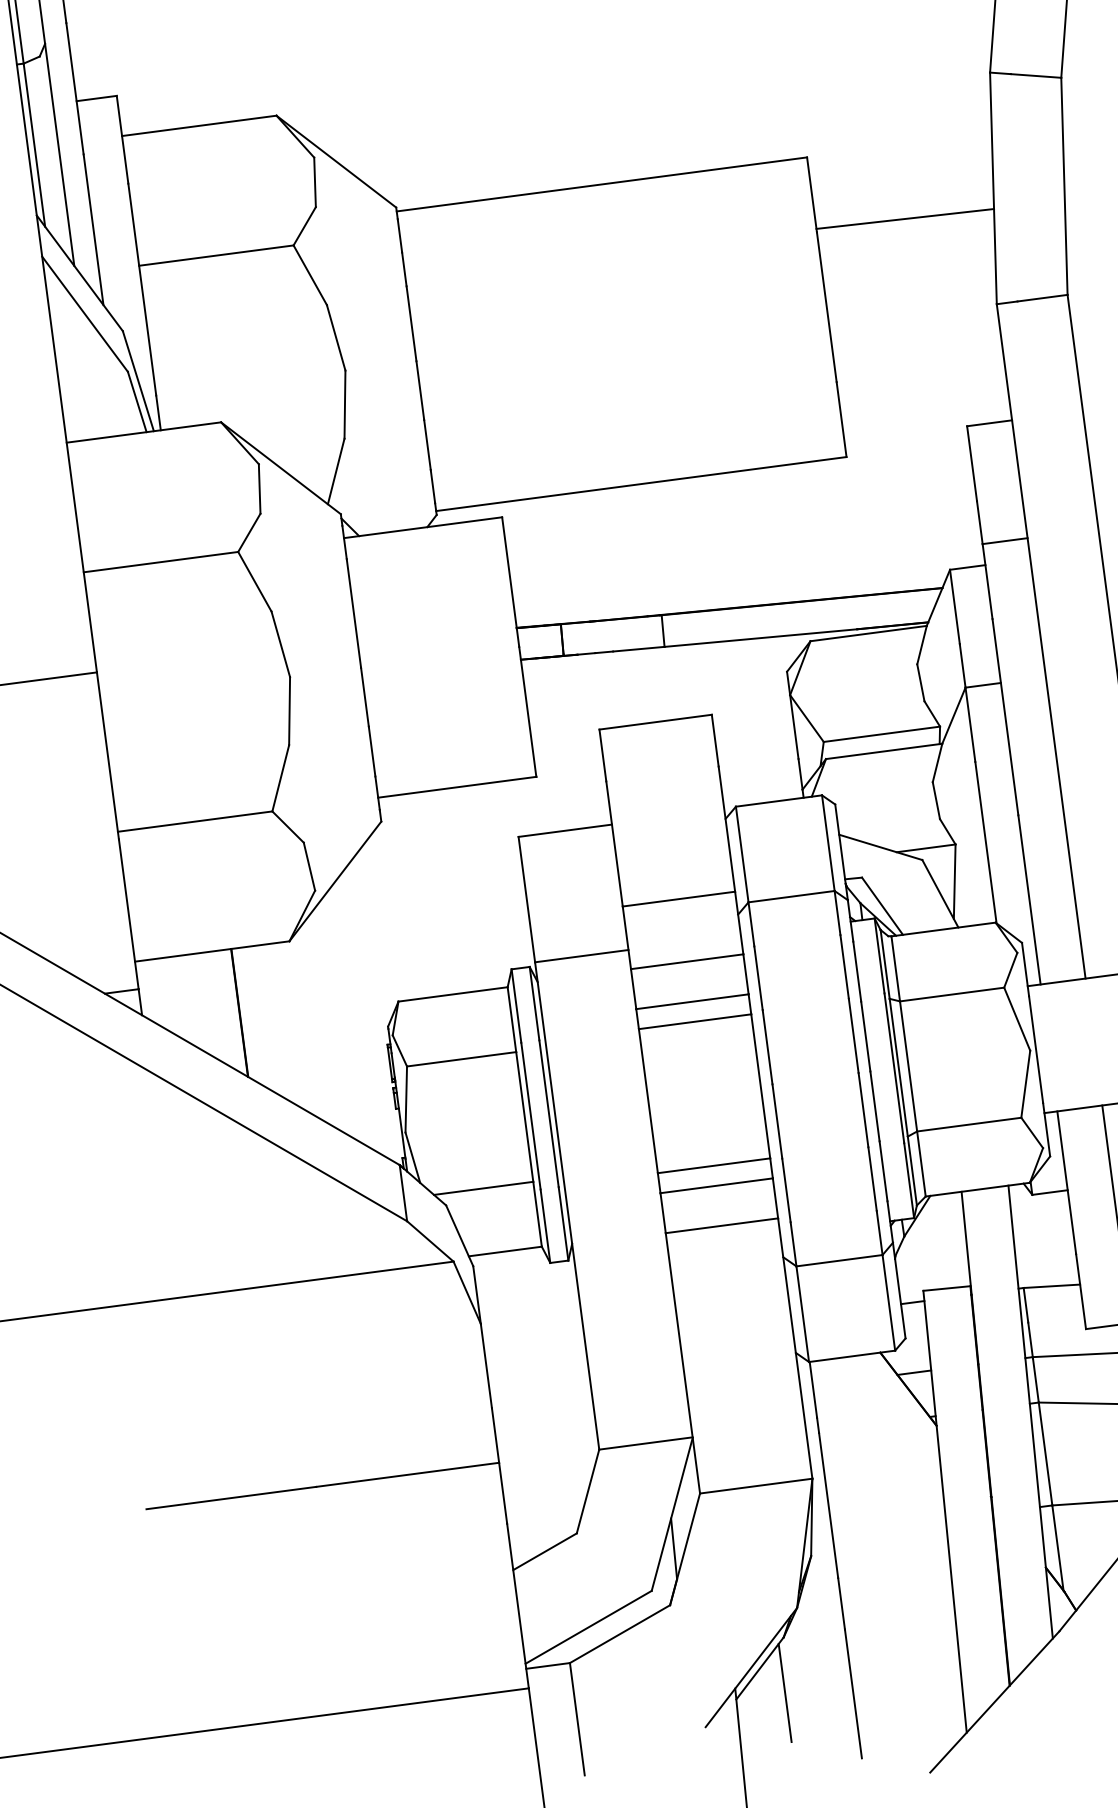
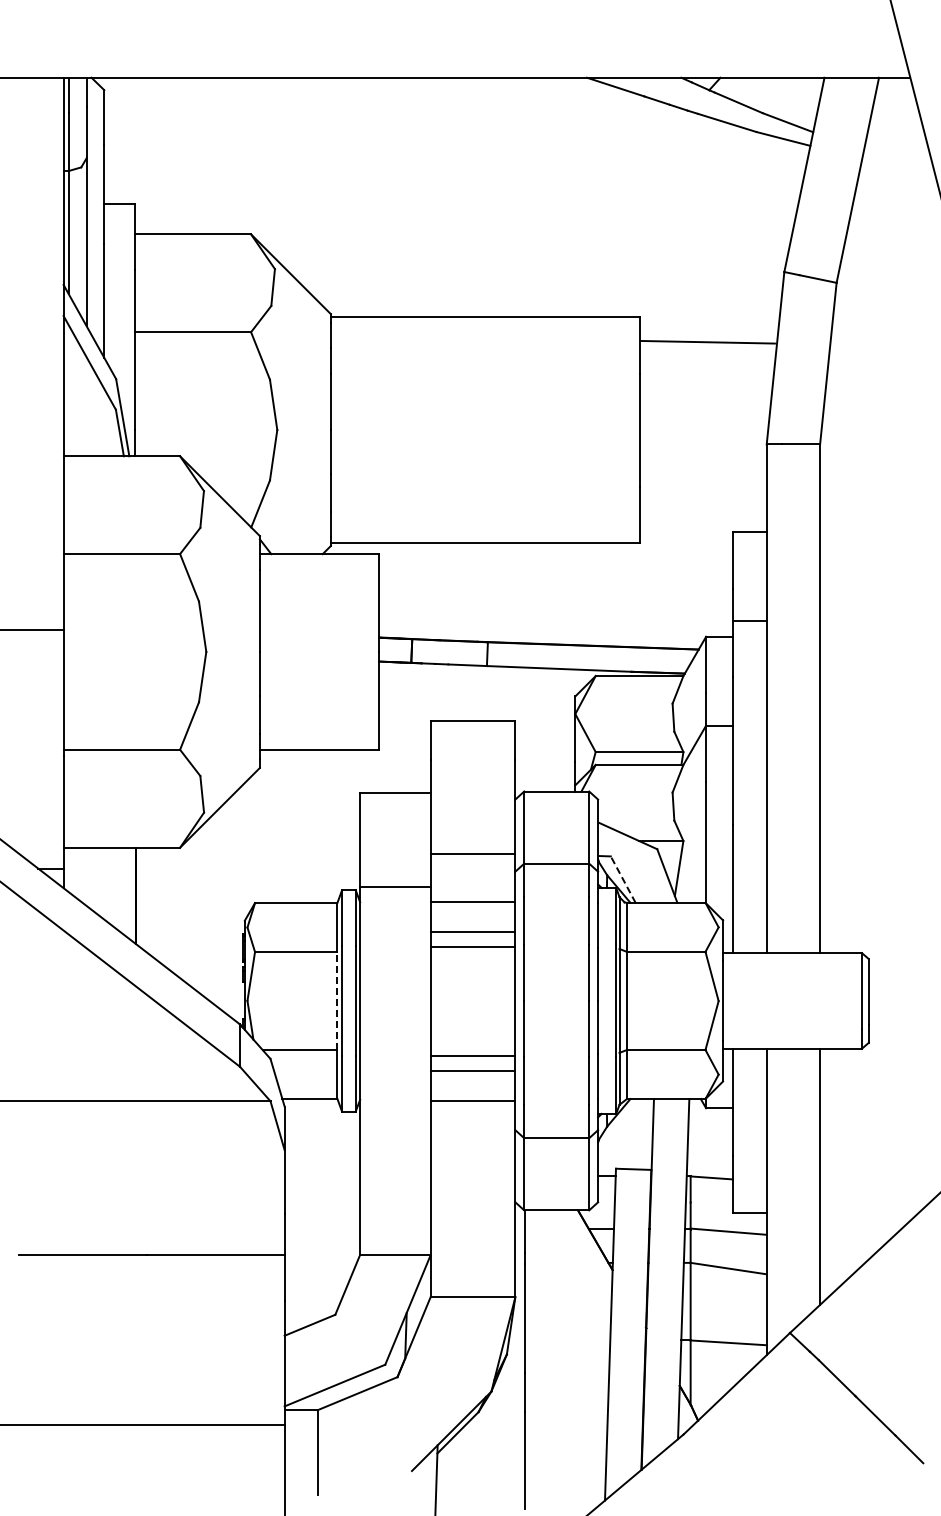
line: (904, 218) -> (707, 341), moved
line: (881, 906) -> (622, 879), solid -> dashed
line: (524, 1116) -> (337, 1000), solid -> dashed
line: (785, 1693) -> (474, 1453), removed

